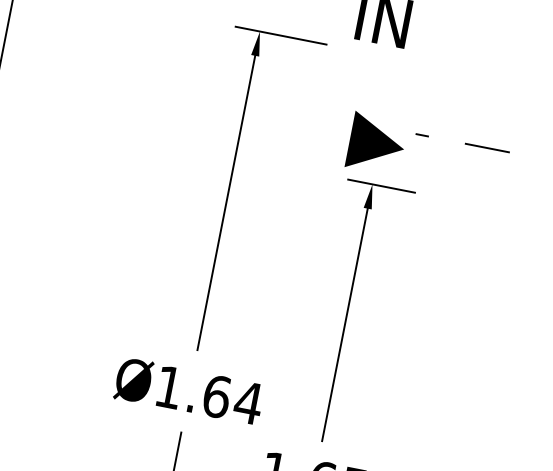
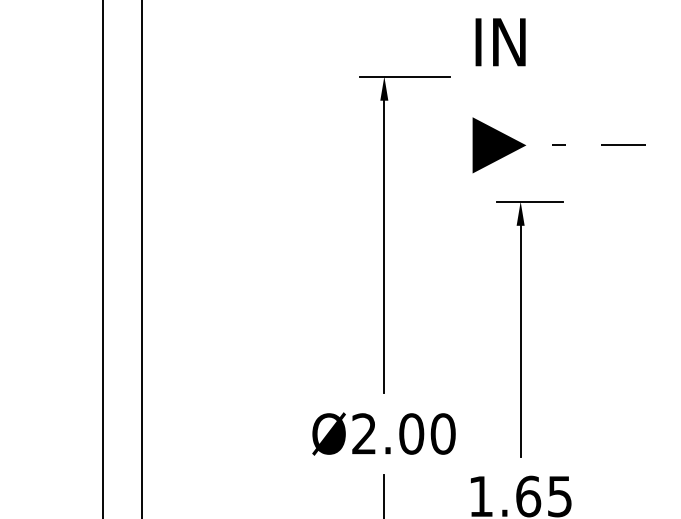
line: (376, 144) -> (498, 145), moved
text: (209, 394) -> (404, 433), Ø1.64 -> Ø2.00

